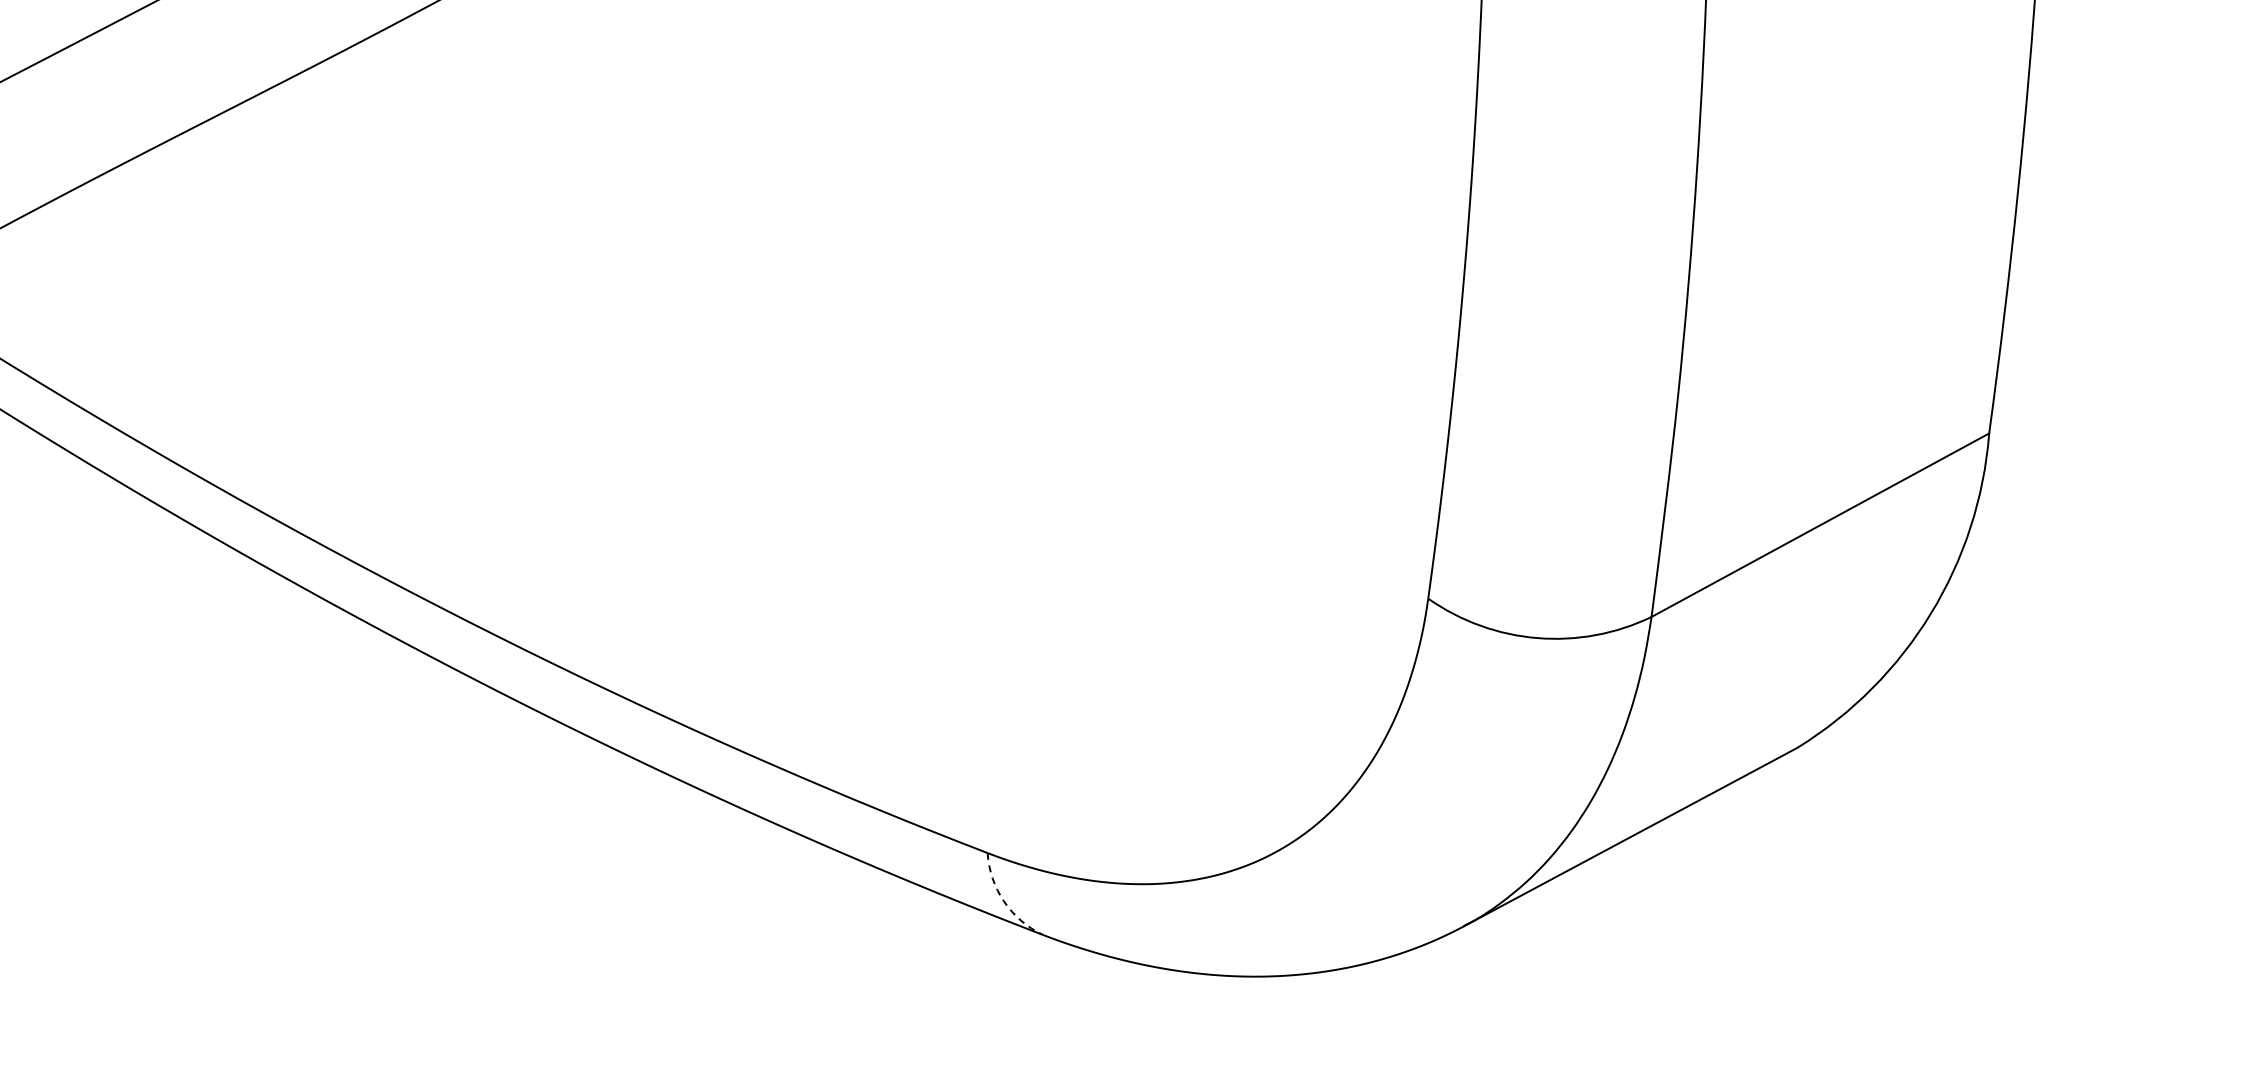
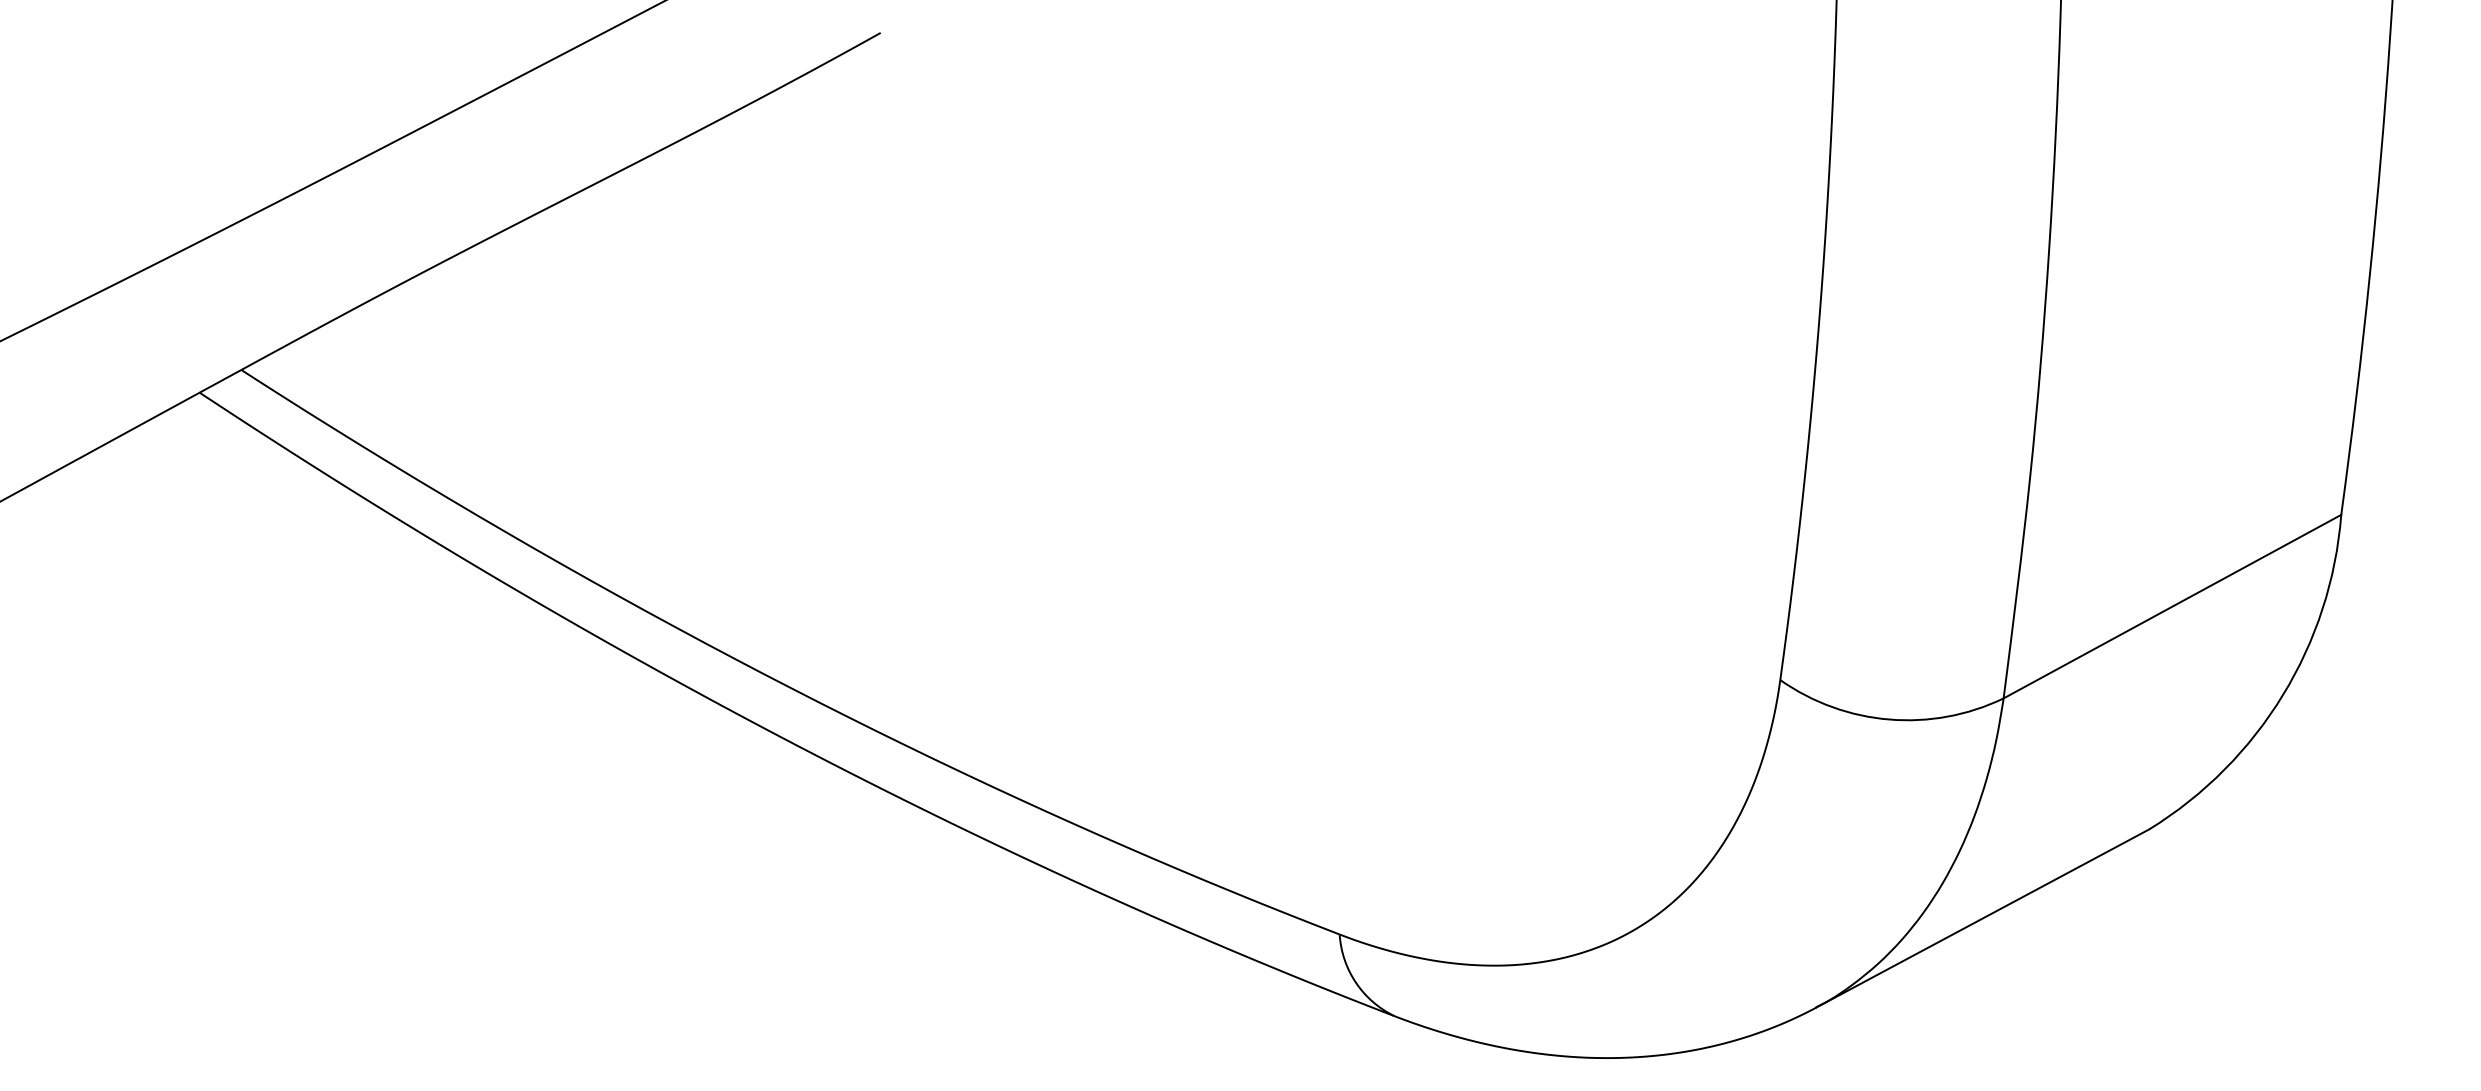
arc: (1004, 901) -> (1356, 982), dashed -> solid

